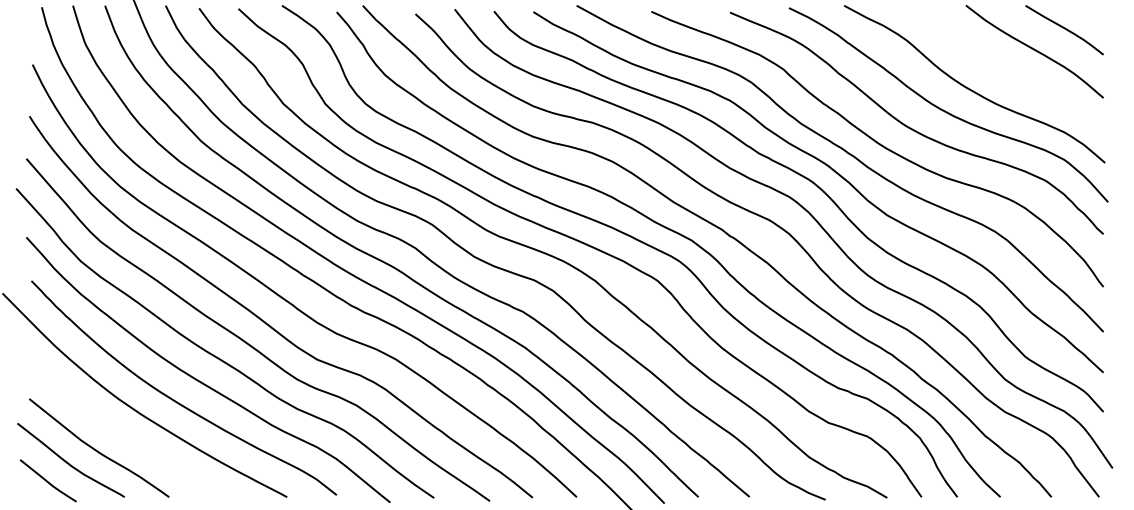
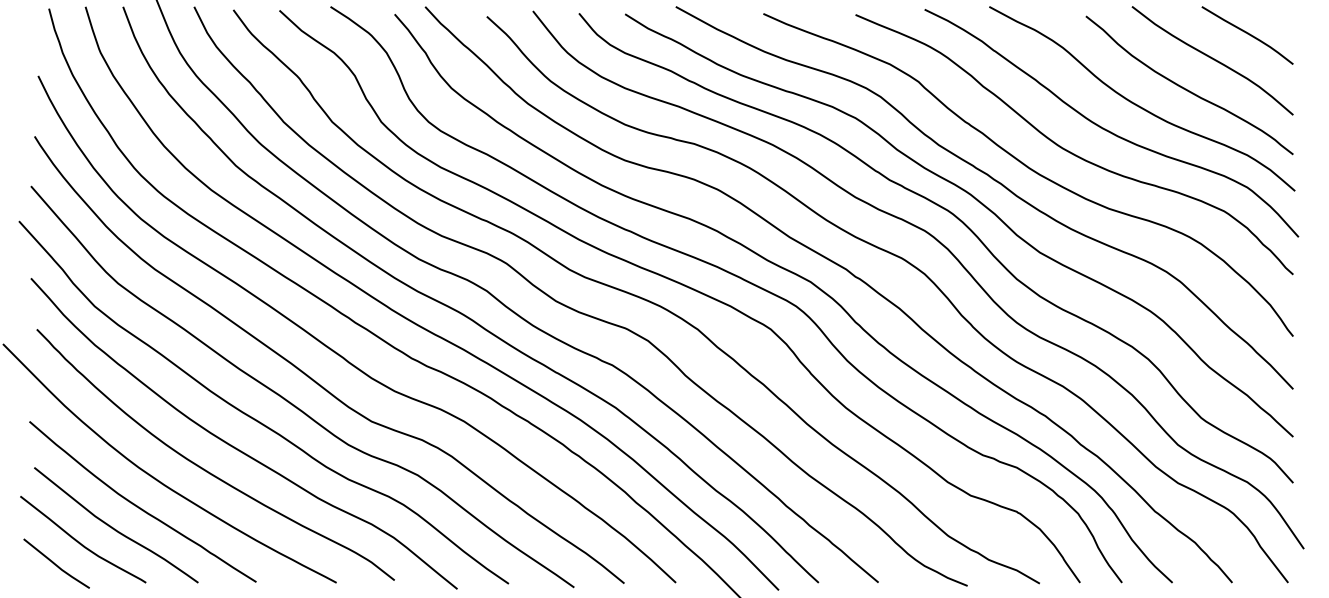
curve: (1012, 75) -> (1186, 88), added
curve: (119, 432) -> (139, 506), added

